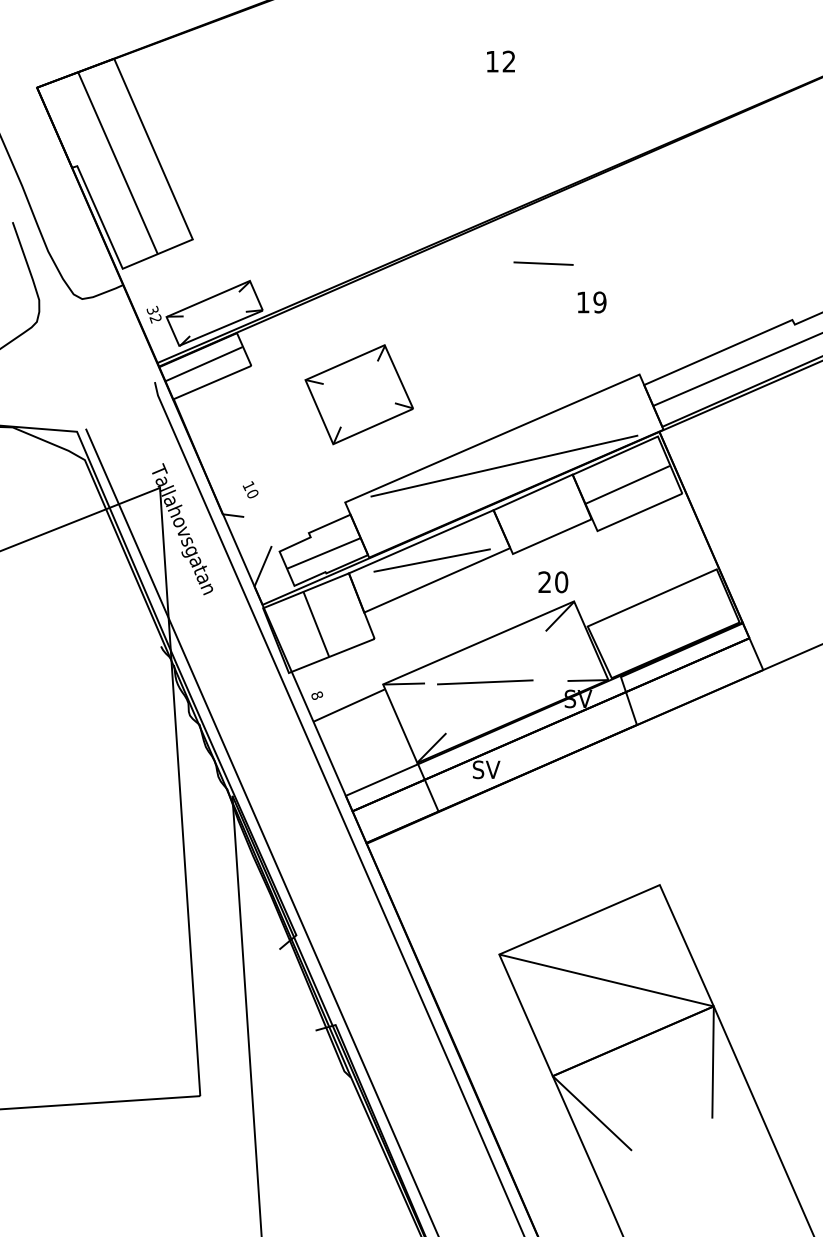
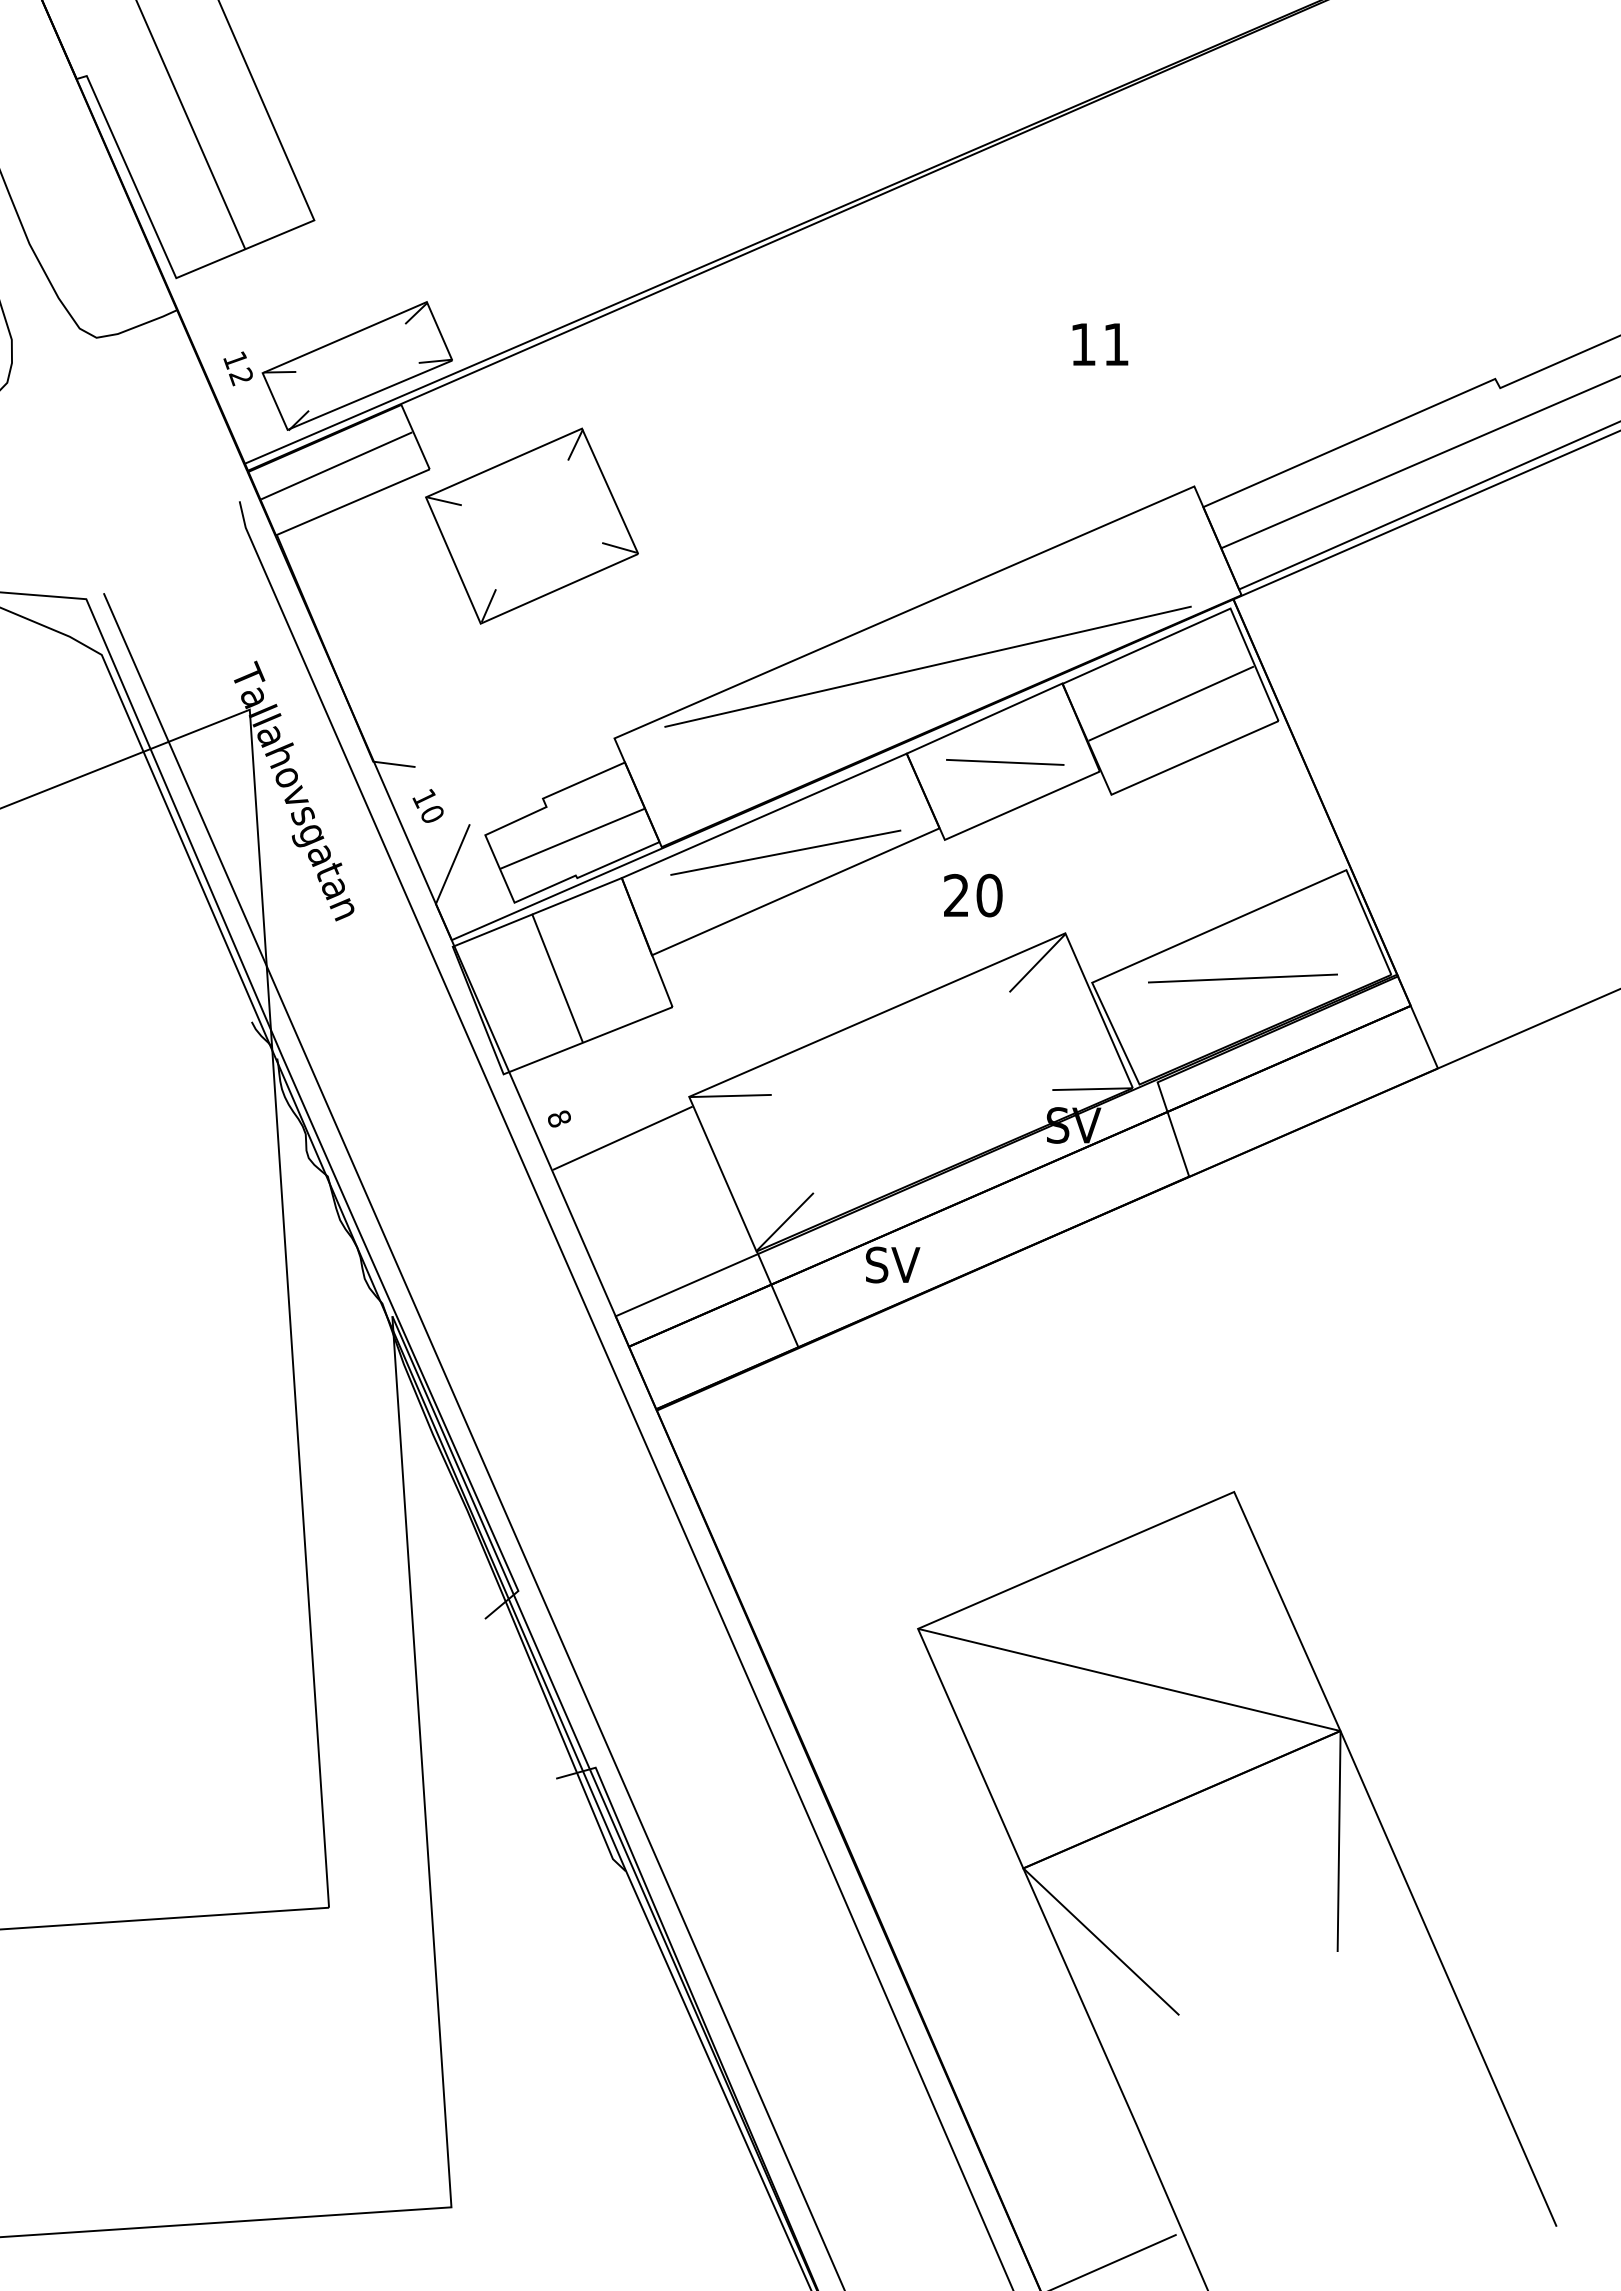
line: (543, 263) -> (1005, 762), moved
text: (599, 302) -> (1115, 344), 19 -> 11
text: (152, 310) -> (234, 360), 32 -> 12
part: (358, 394) -> (530, 525), moved
text: (250, 489) -> (427, 805), moved
text: (553, 582) -> (973, 896), moved
line: (485, 682) -> (1243, 978), moved

